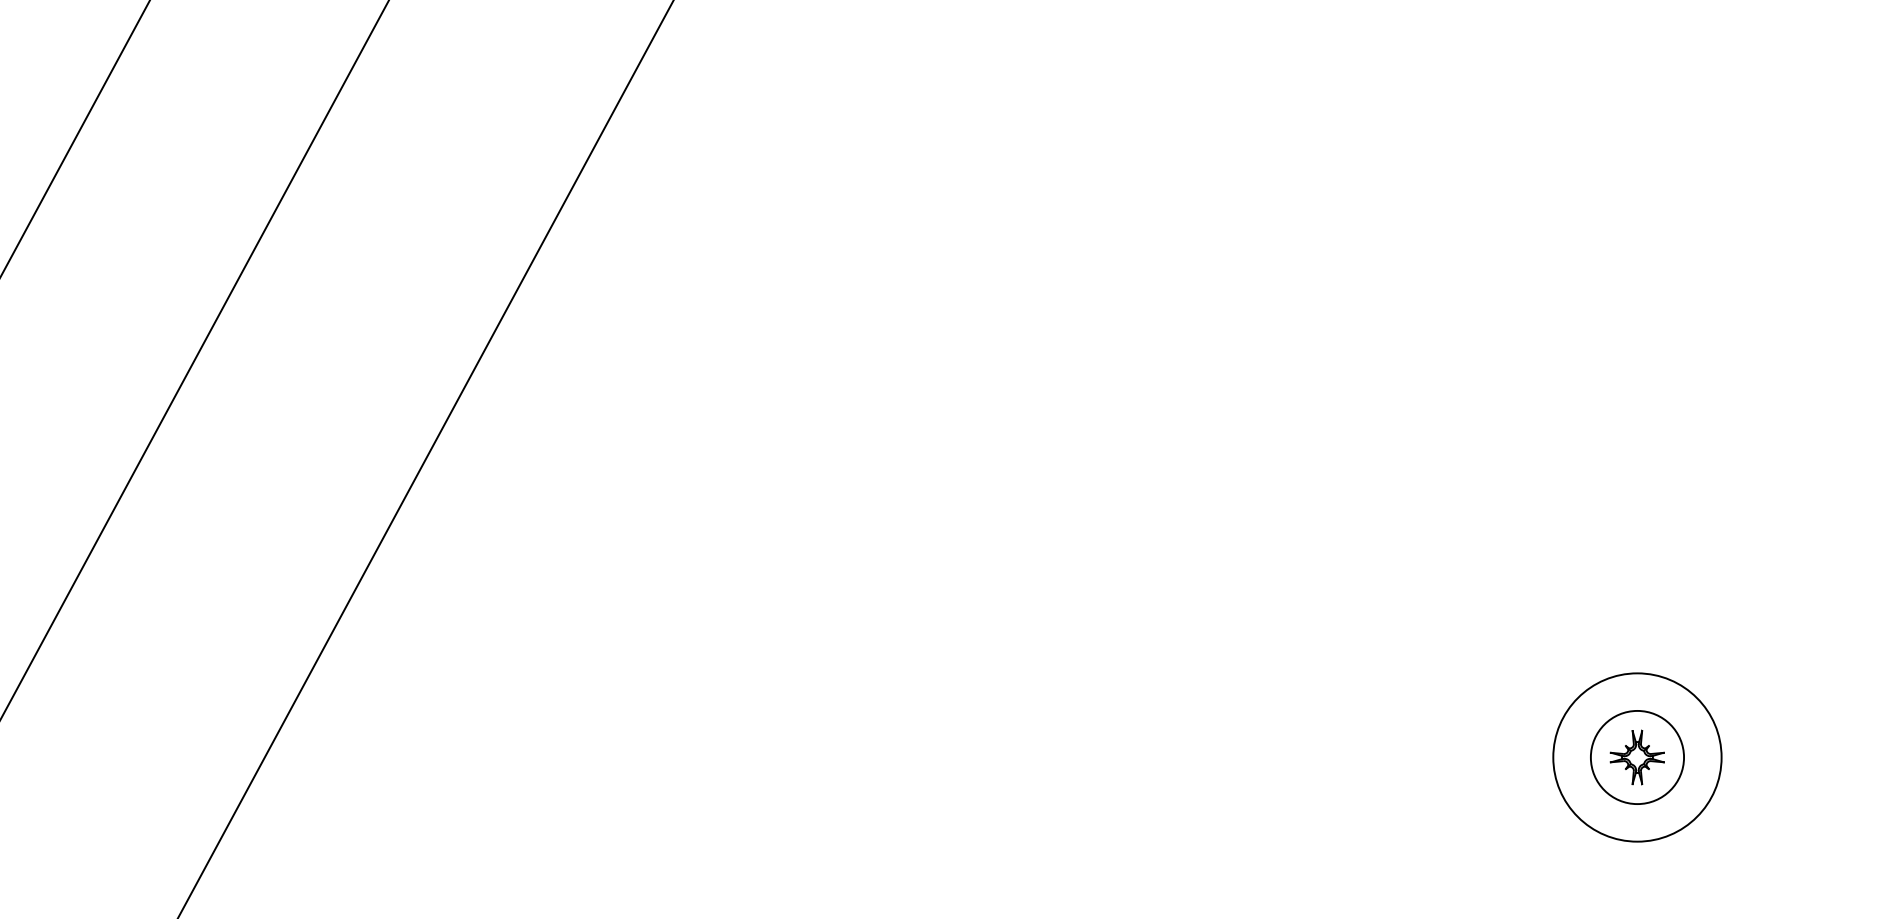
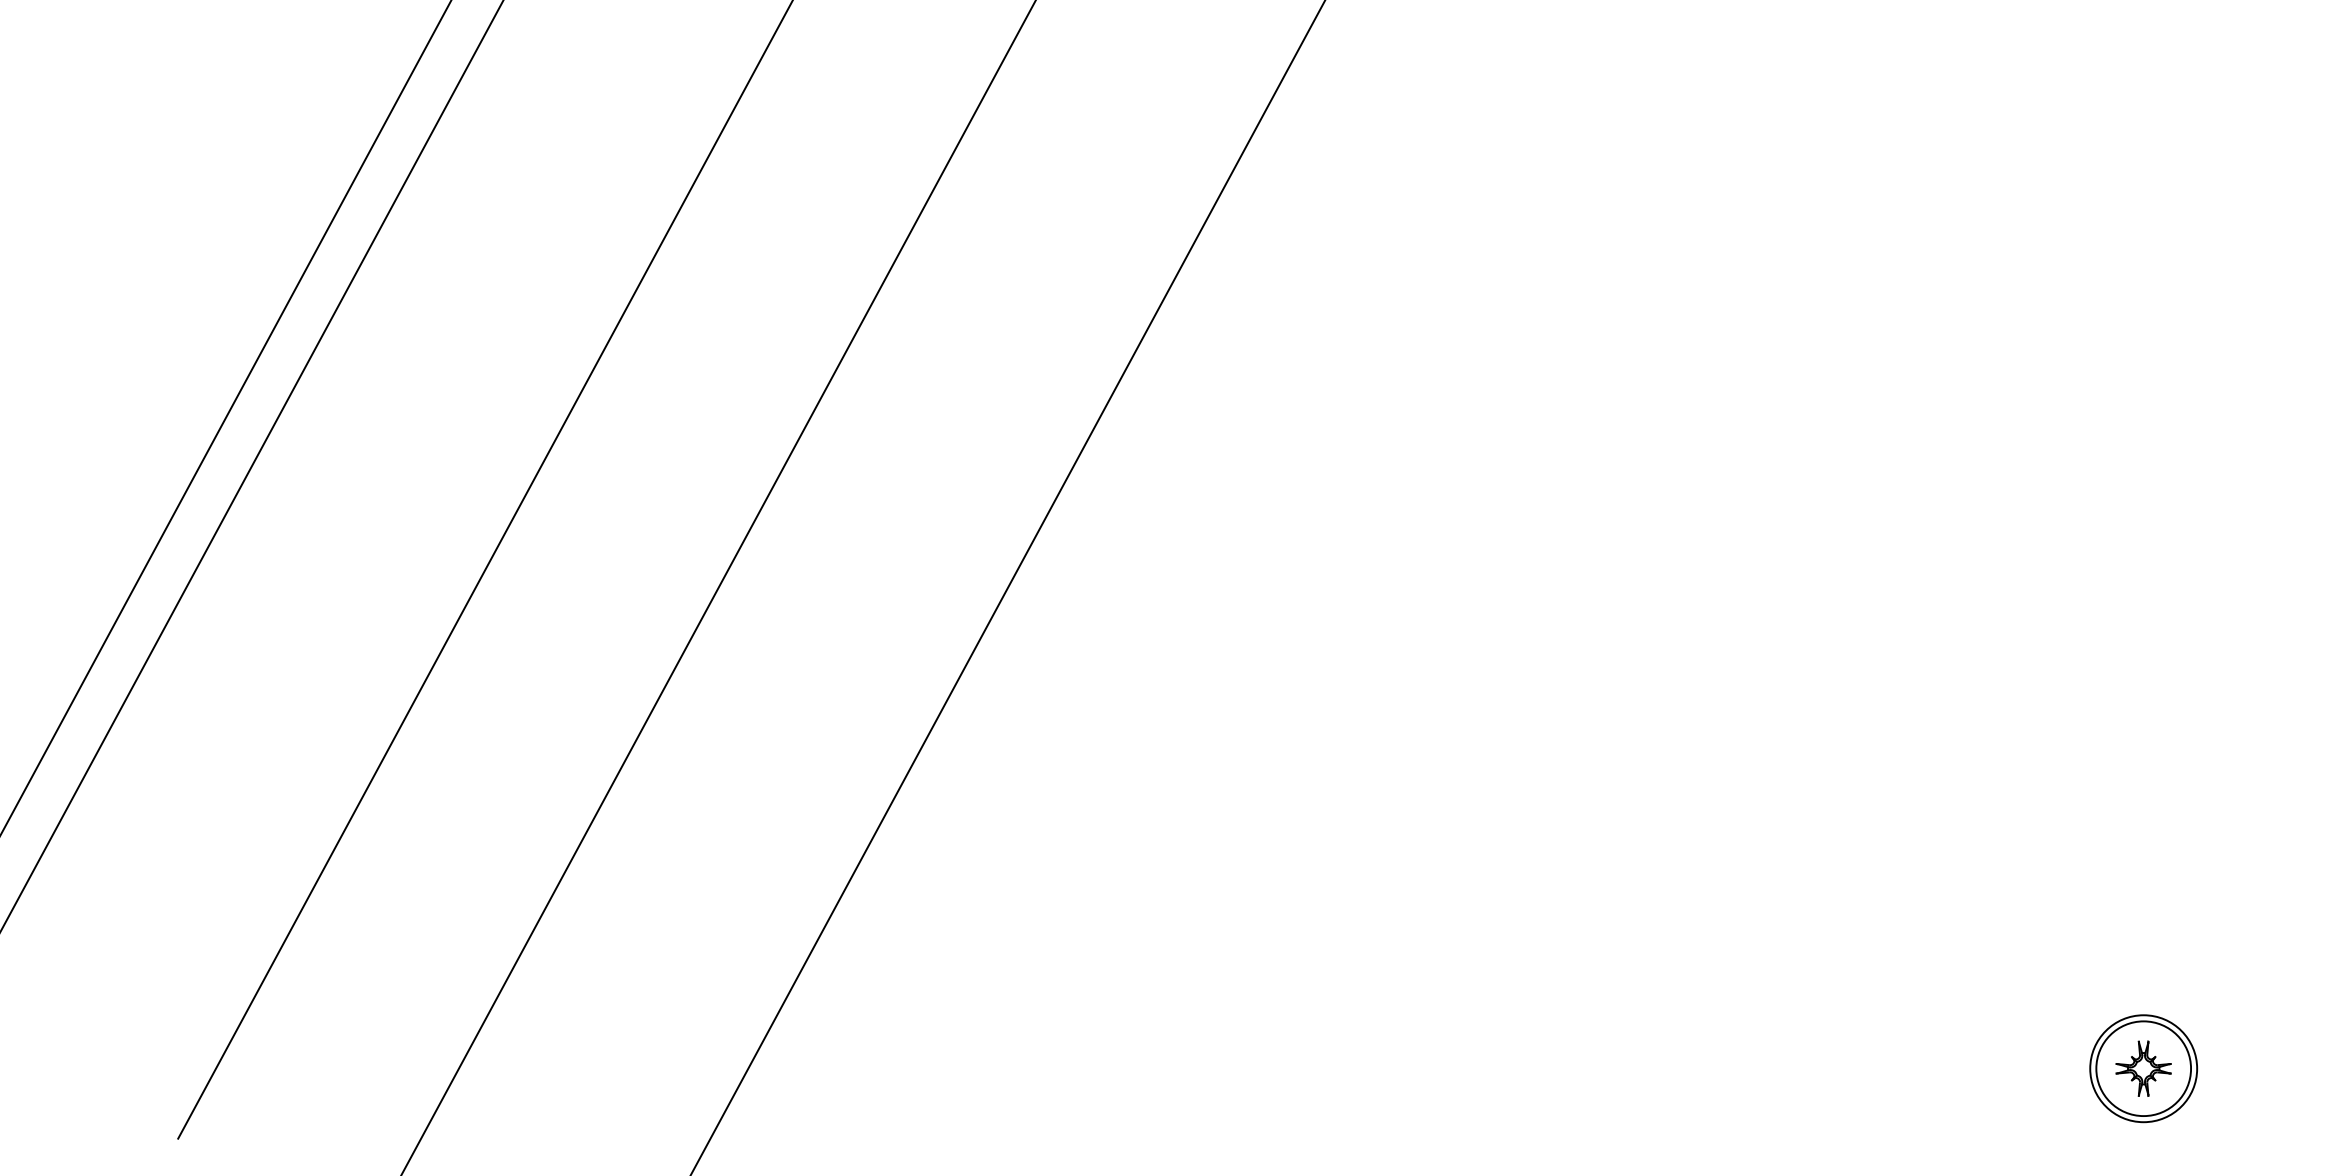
circle: (1637, 757) -> (2143, 1068), size x0.62

